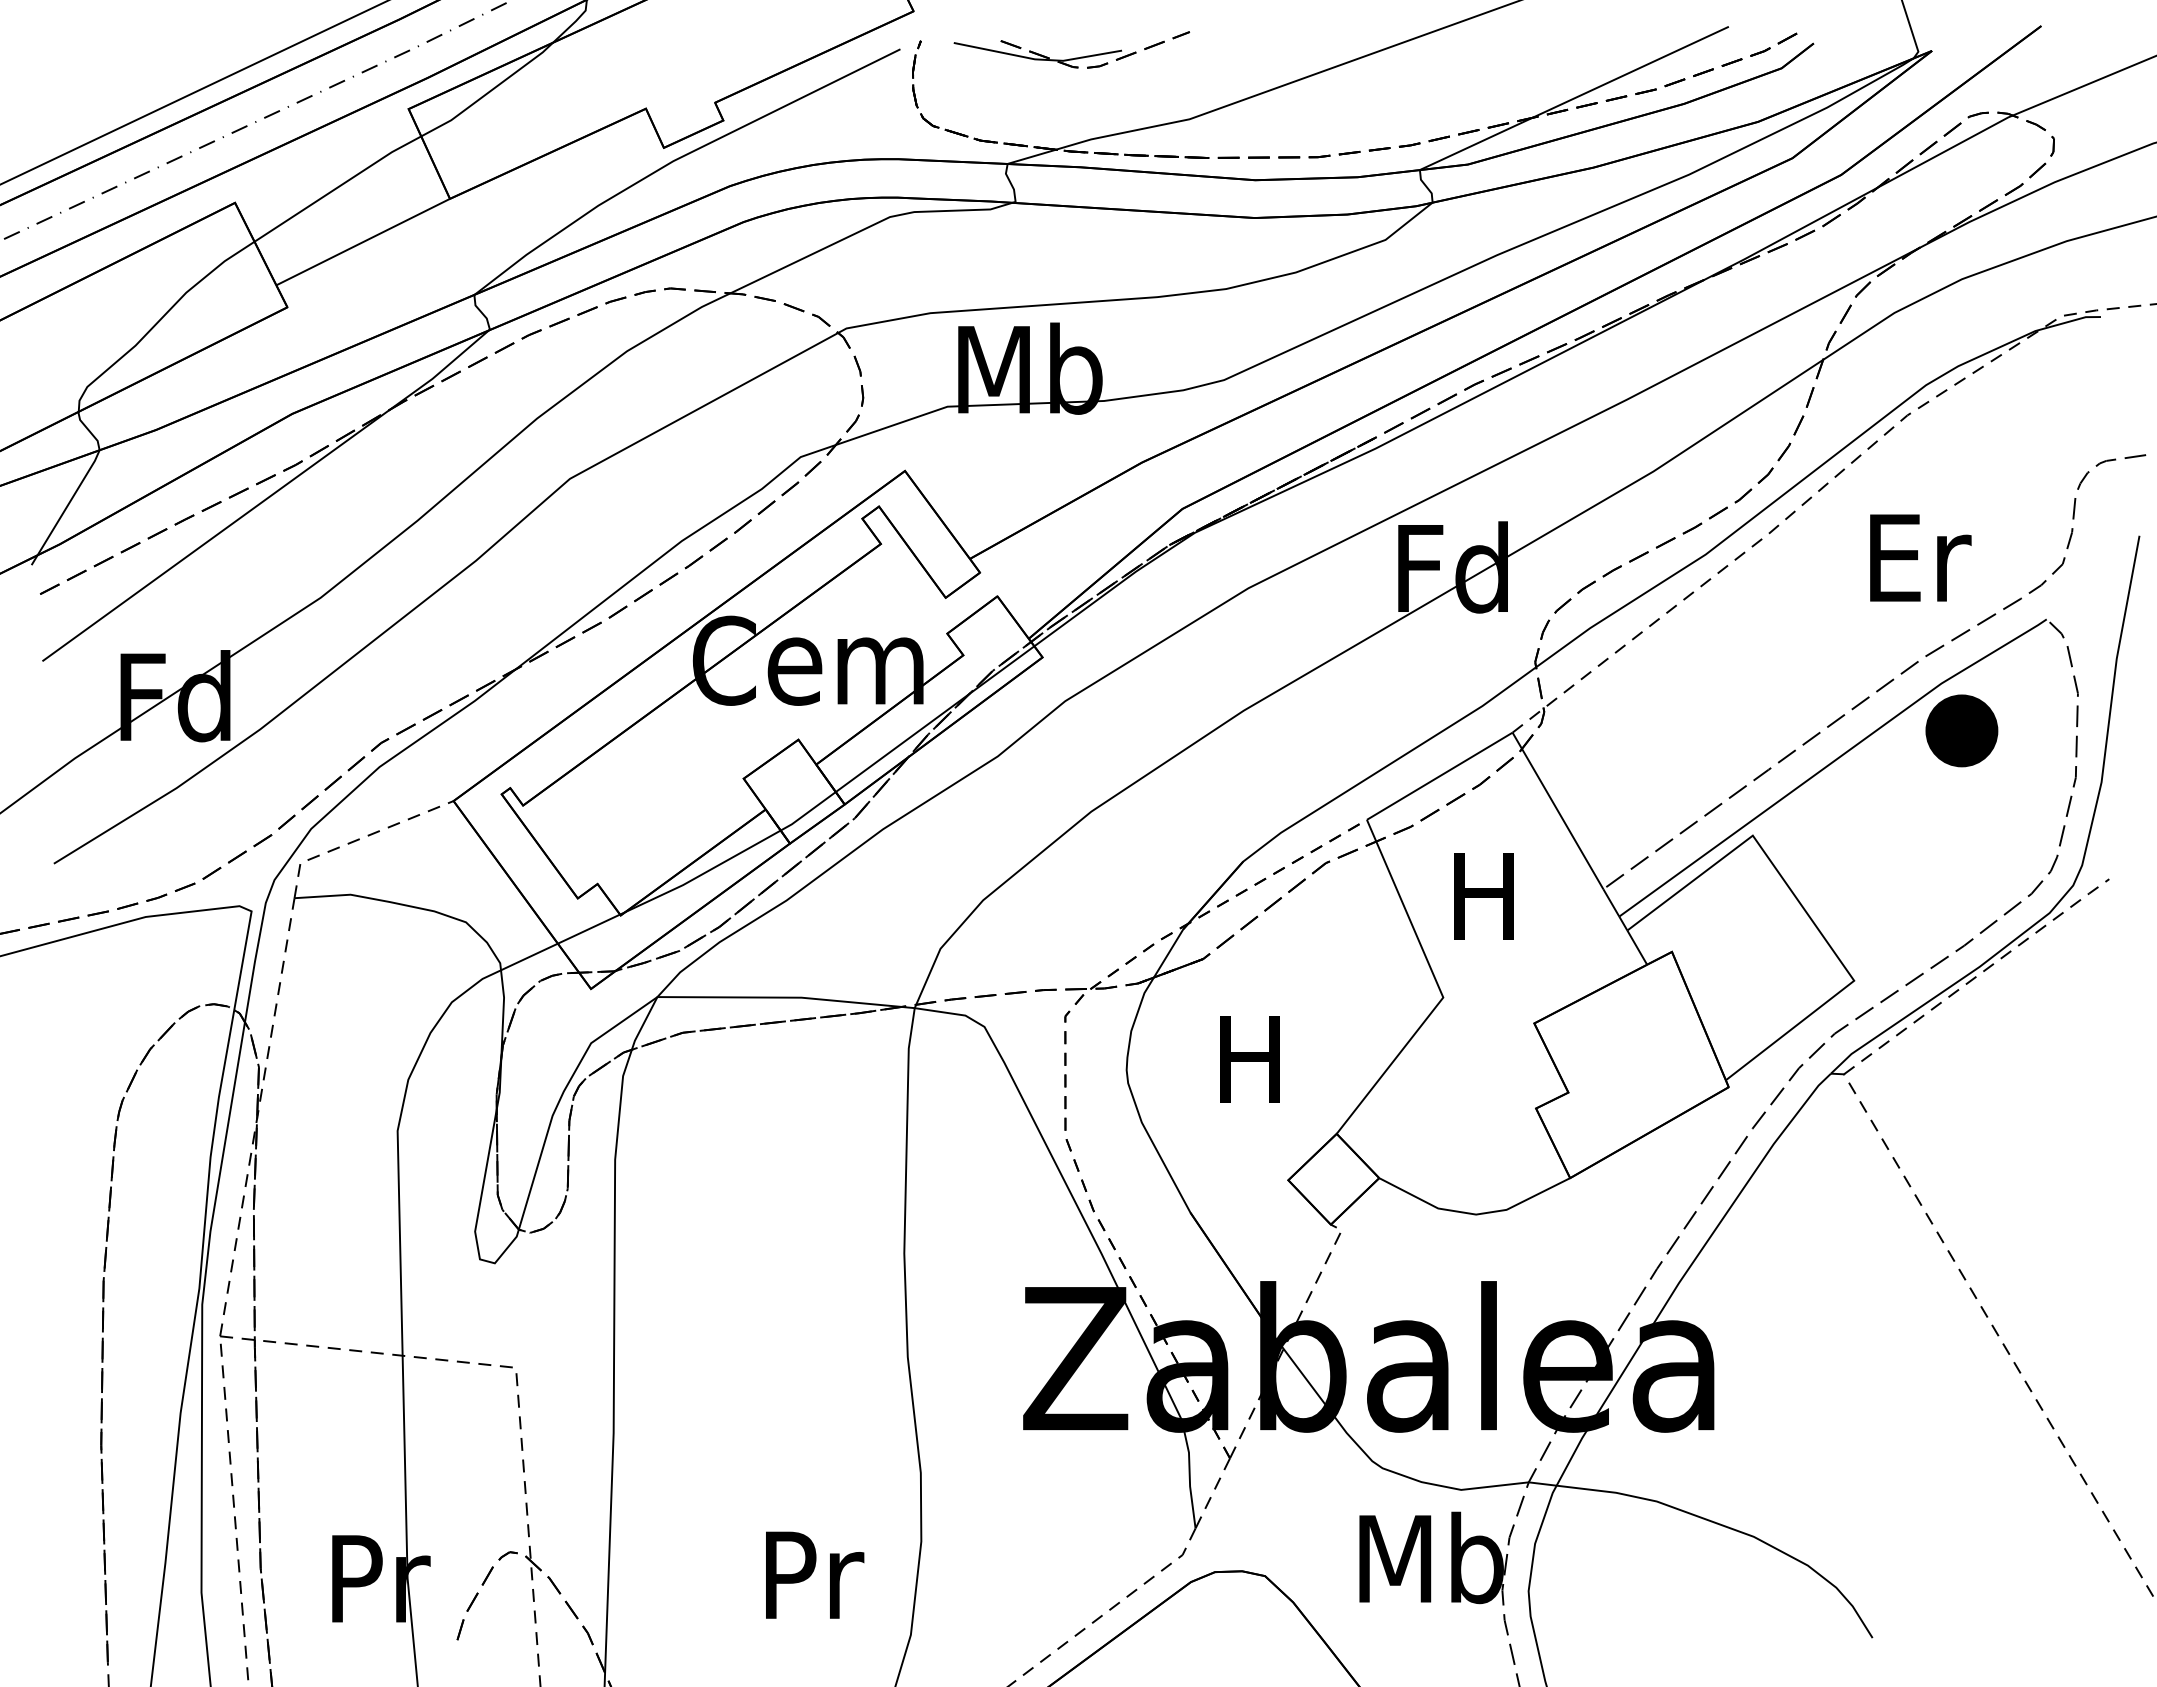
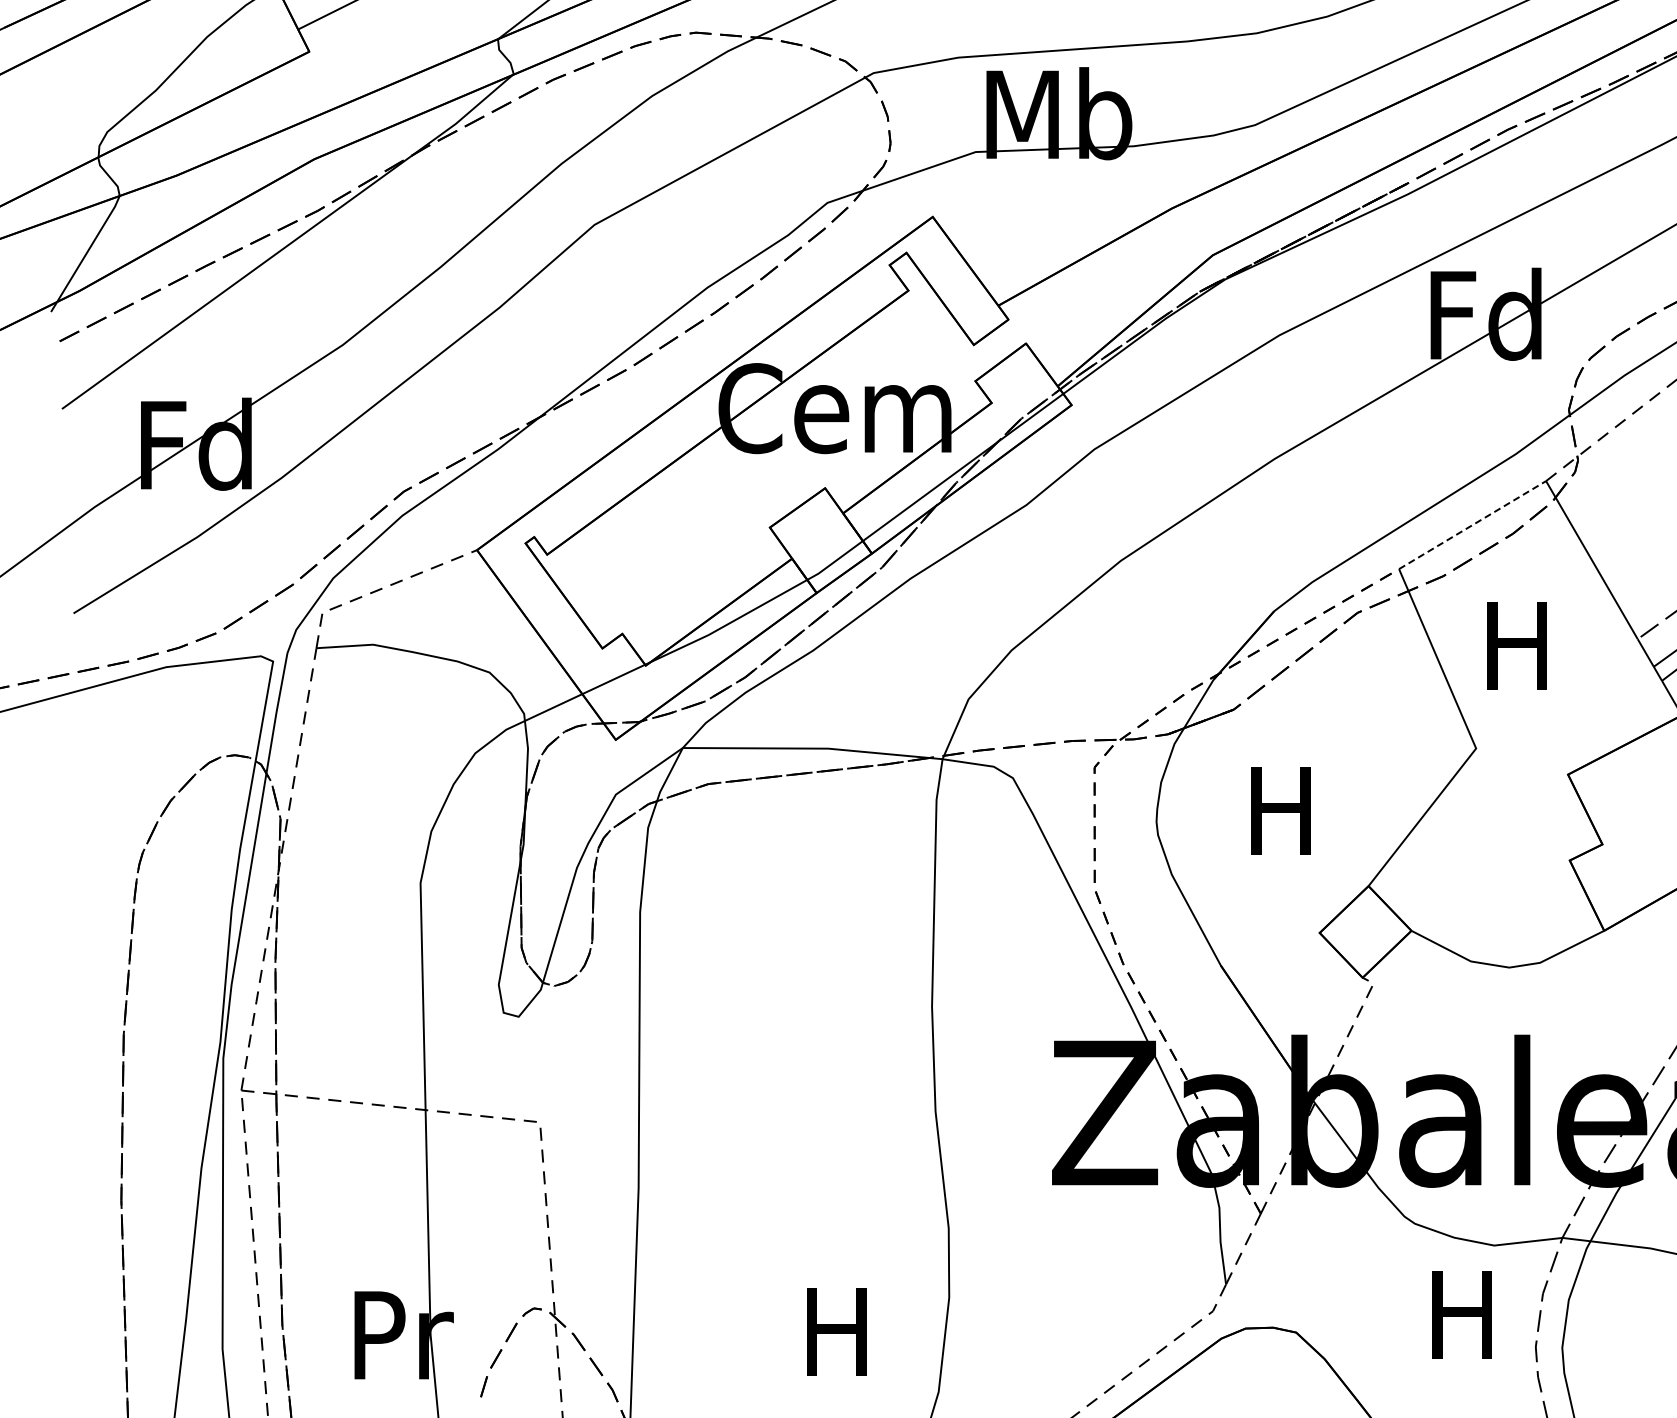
line: (1439, 776) -> (1472, 525), solid -> dashed
text: (1431, 1557) -> (1464, 1313), Mb -> H
text: (815, 1574) -> (842, 1330), Pr -> H

